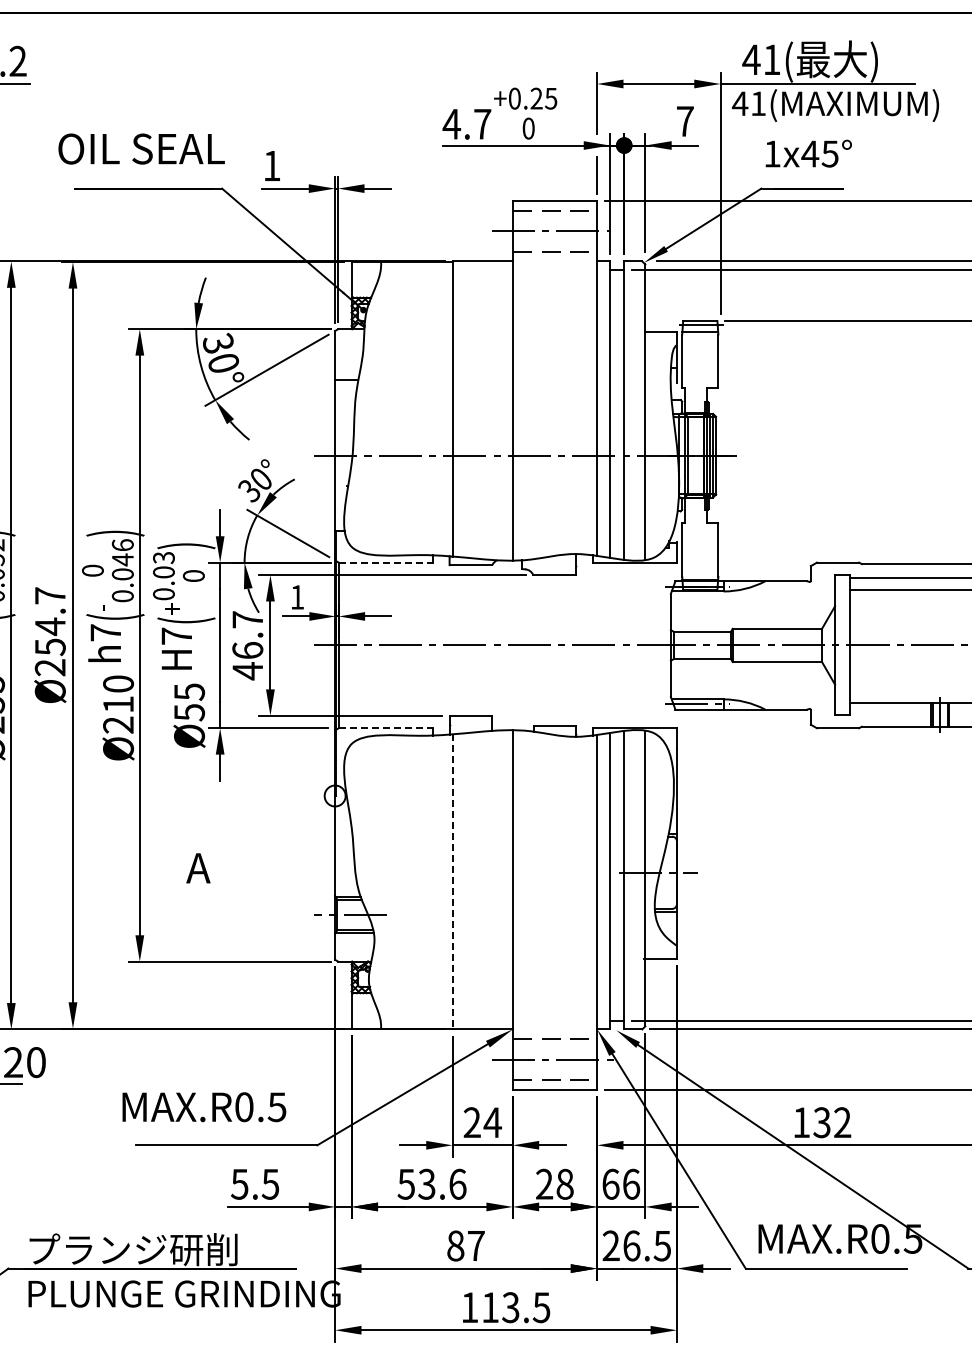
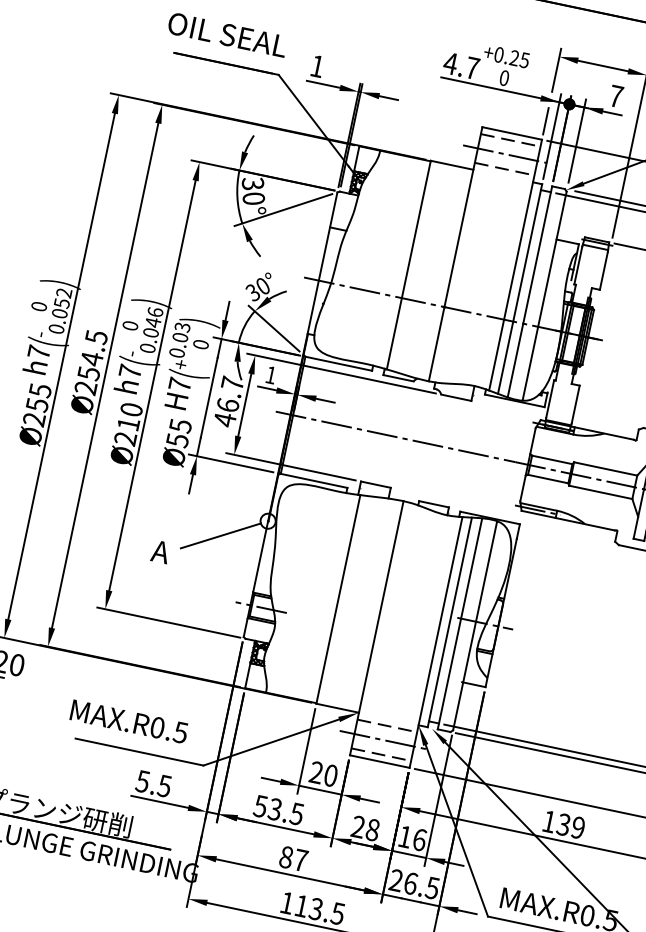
line: (386, 562) -> (339, 363), dashed -> solid
text: (50, 595) -> (96, 337), Ø254.7 -> Ø254.5
line: (386, 728) -> (314, 481), dashed -> solid
line: (274, 829) -> (220, 535), added
line: (452, 881) -> (338, 599), dashed -> solid
text: (492, 1122) -> (330, 775), 24 -> 20
text: (842, 1122) -> (578, 827), 132 -> 139
text: (457, 1183) -> (296, 813), 53.6 -> 53.5
text: (610, 1183) -> (405, 836), 66 -> 16

